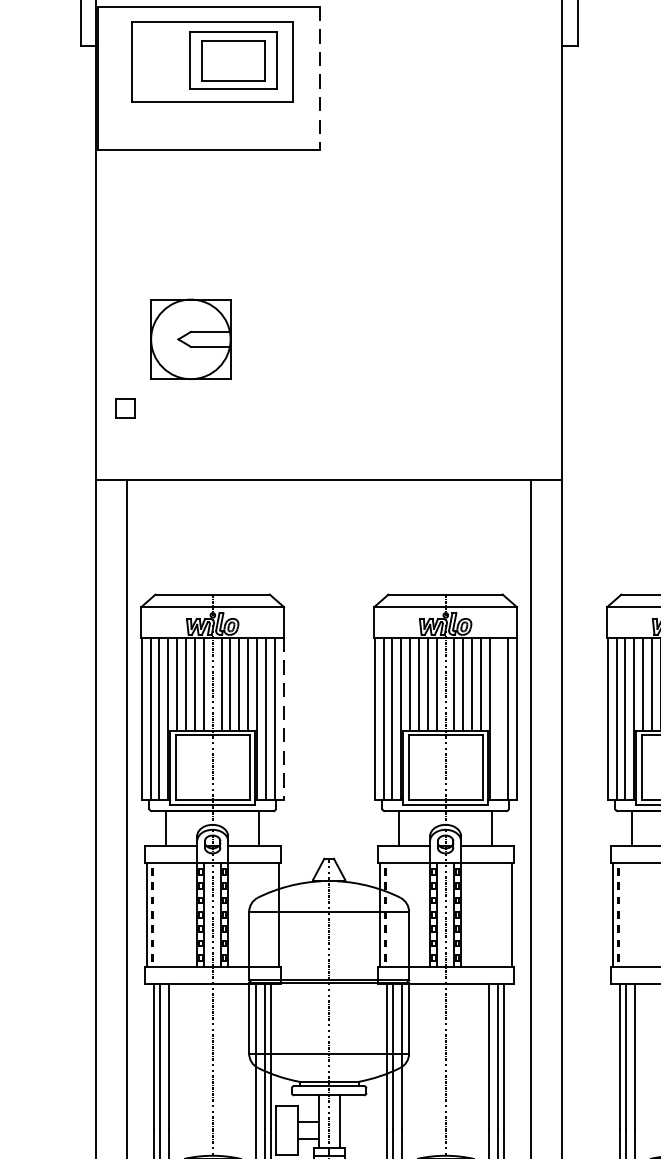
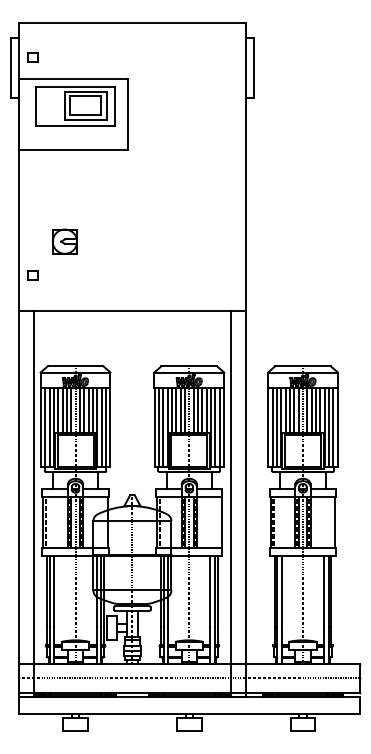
line: (319, 80) -> (127, 115), dashed -> solid
part: (189, 338) -> (64, 241), size x0.62
line: (499, 717) -> (215, 426), added
line: (284, 719) -> (110, 427), dashed -> solid

